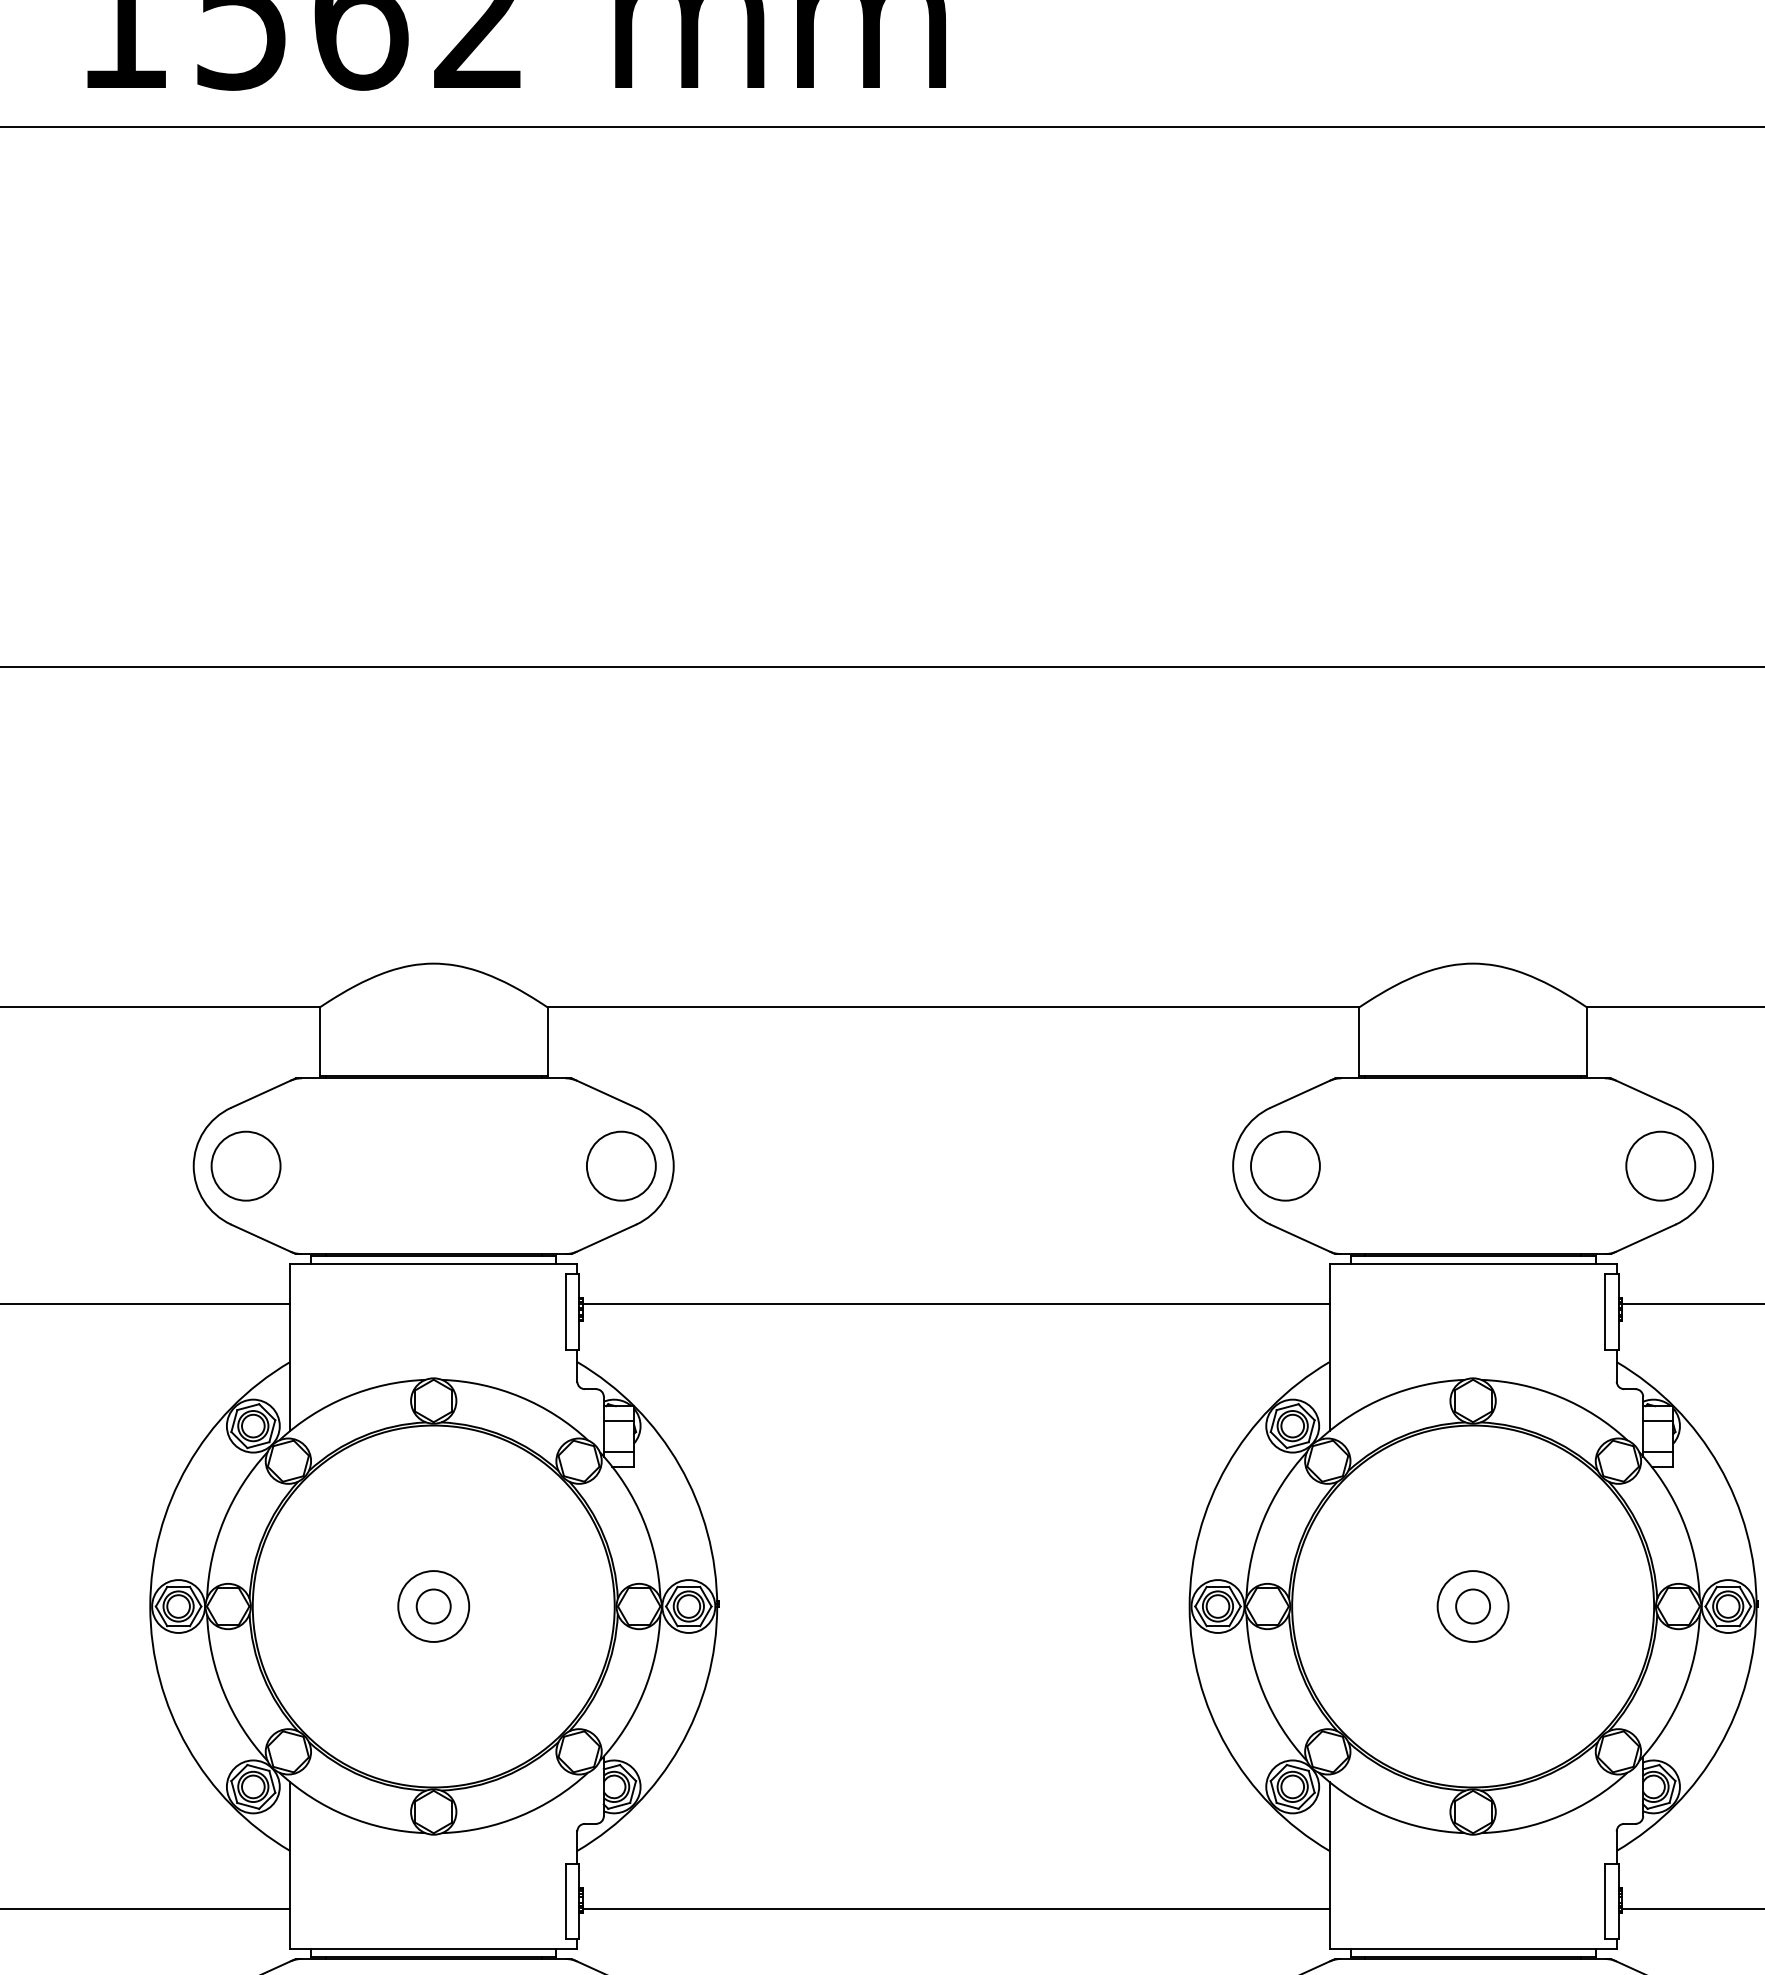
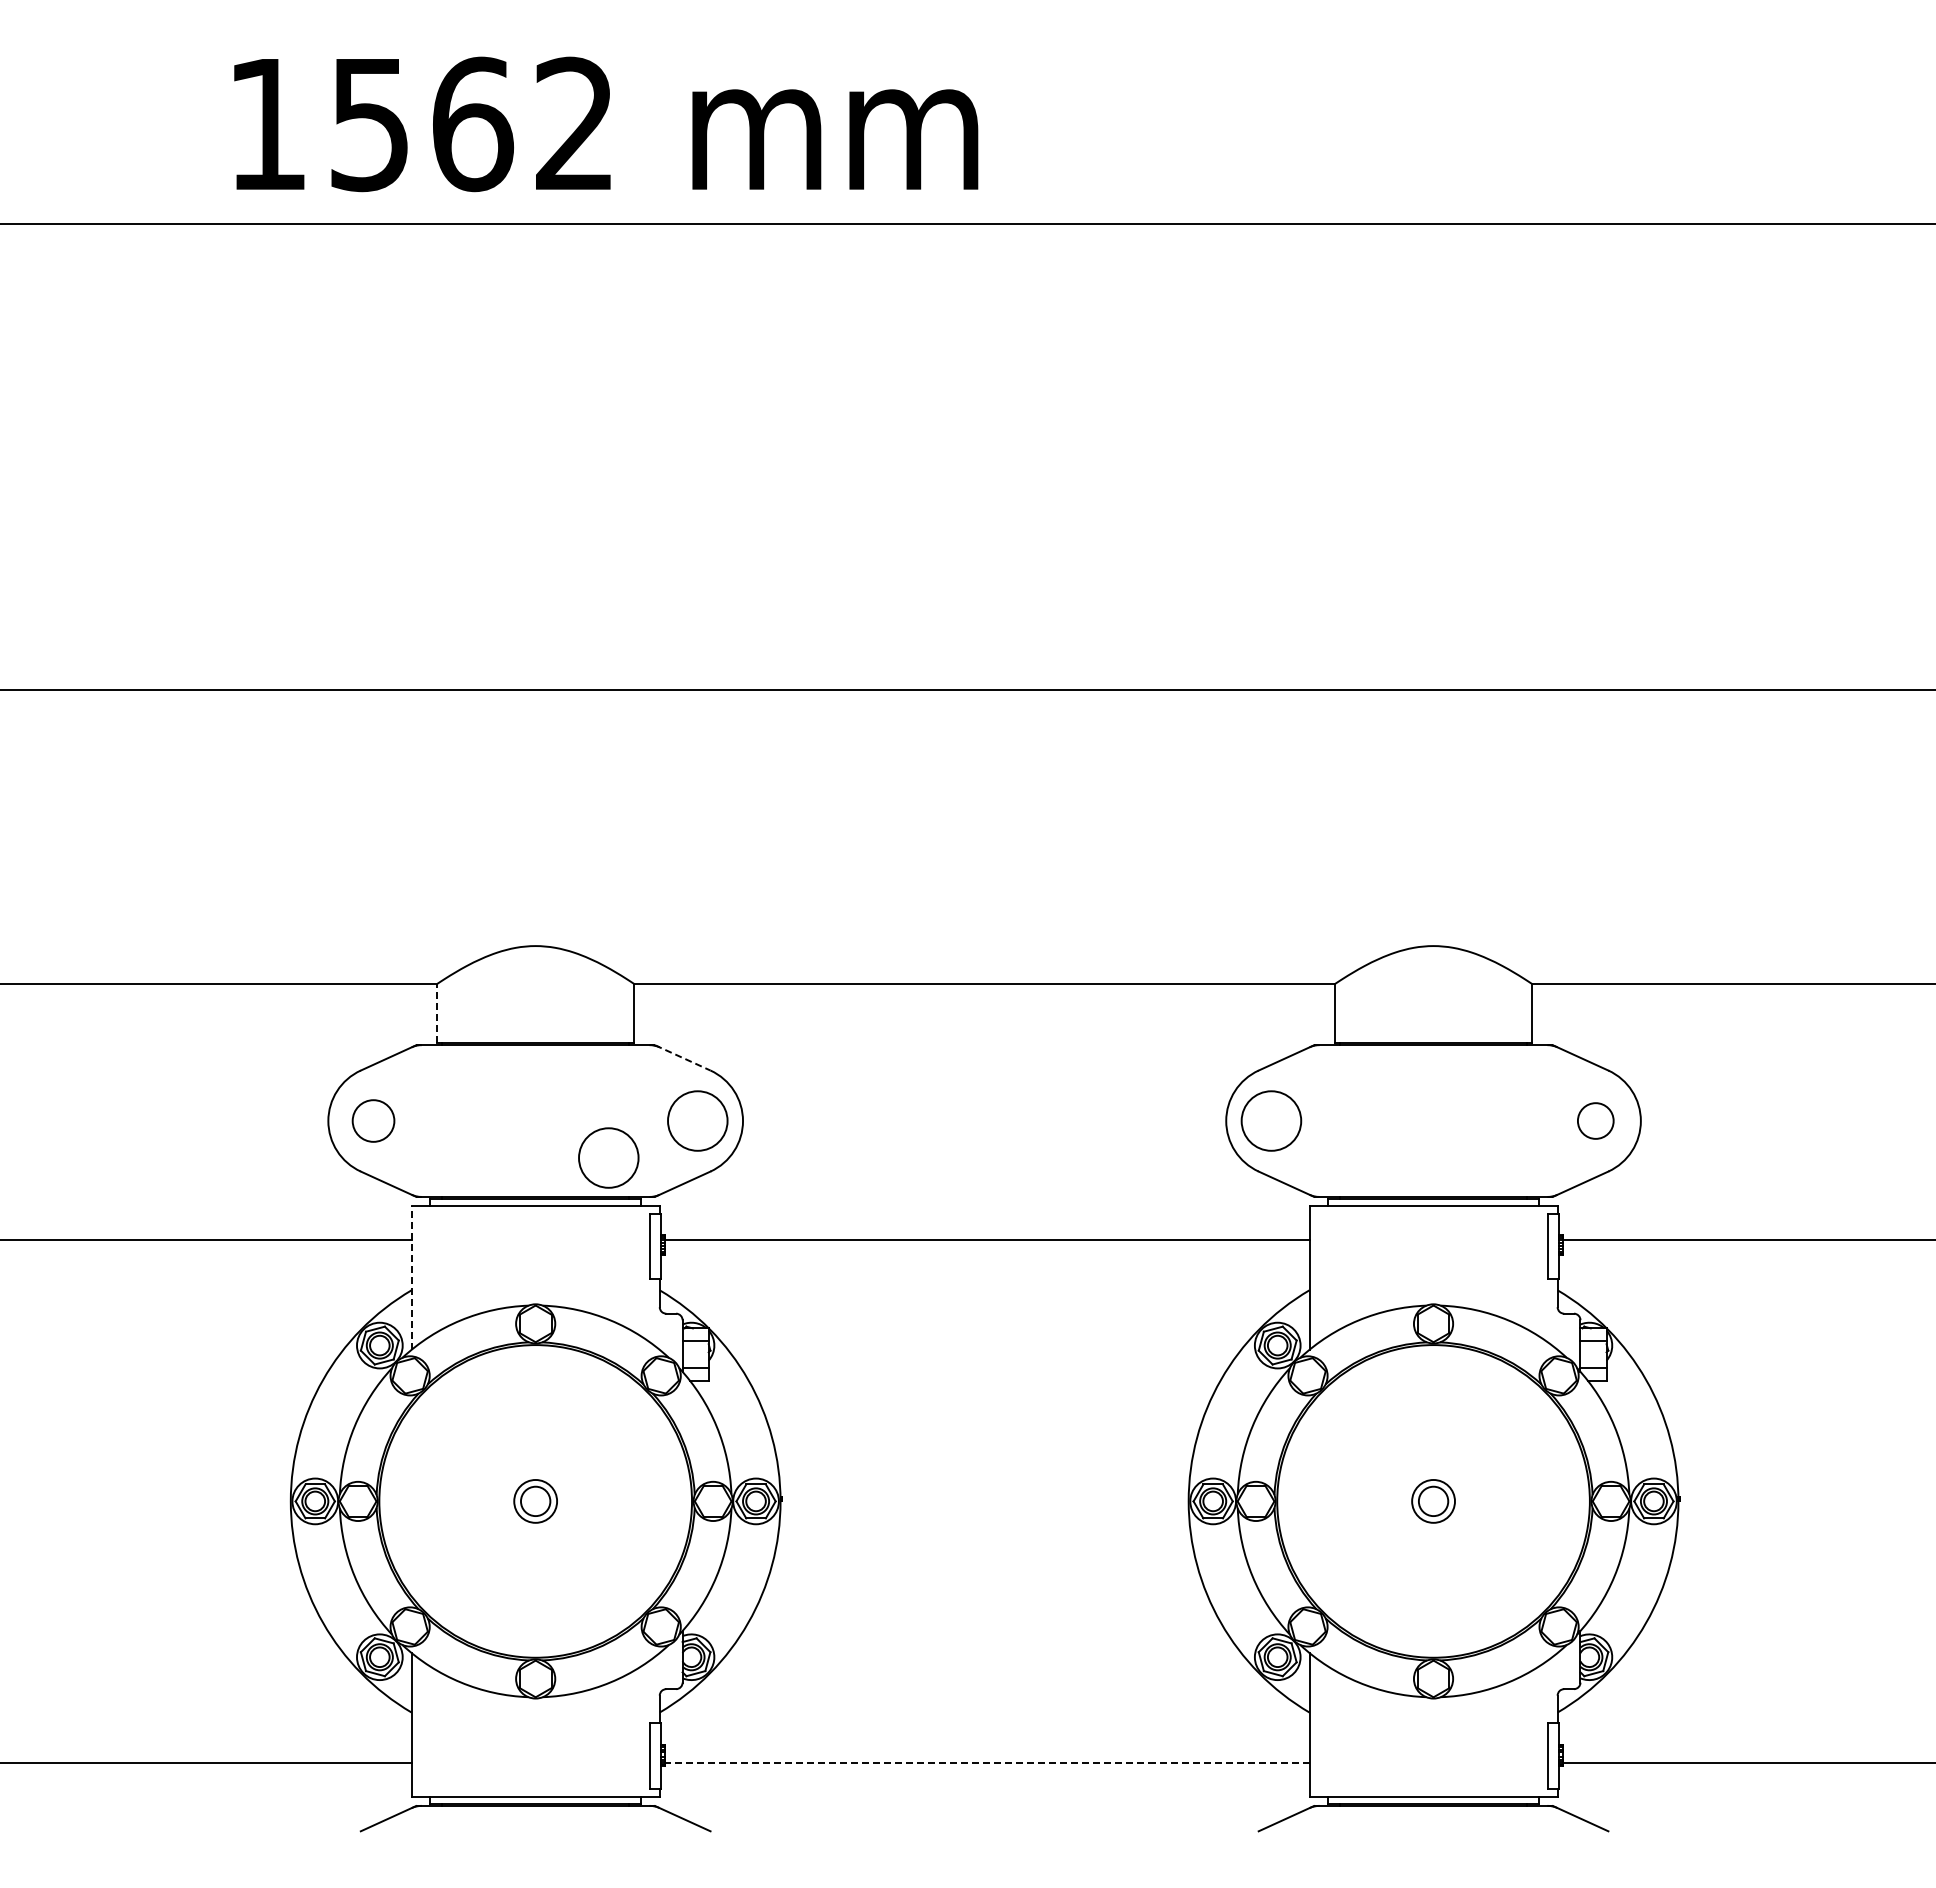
line: (320, 1041) -> (437, 1013), solid -> dashed
line: (604, 1093) -> (683, 1058), solid -> dashed
circle: (245, 1165) -> (373, 1120), size x0.7
circle: (1660, 1165) -> (1595, 1120), size x0.6
circle: (518, 1208) -> (608, 1157), added
line: (289, 1347) -> (411, 1277), solid -> dashed
circle: (433, 1606) -> (535, 1501), size x0.7
circle: (1473, 1606) -> (1433, 1501), size x0.7
line: (955, 1908) -> (986, 1762), solid -> dashed

